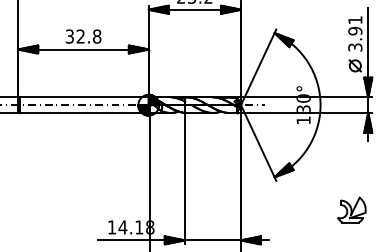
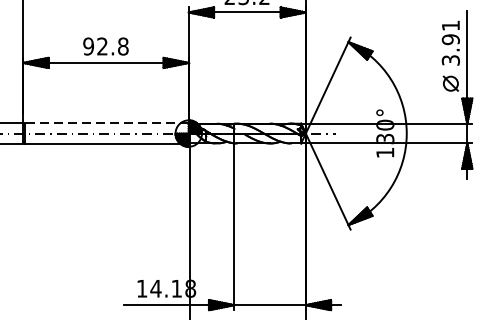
text: (69, 36) -> (88, 46), 32.8 -> 92.8
line: (84, 97) -> (107, 123), solid -> dashed
part: (351, 209) -> (446, 265), removed

